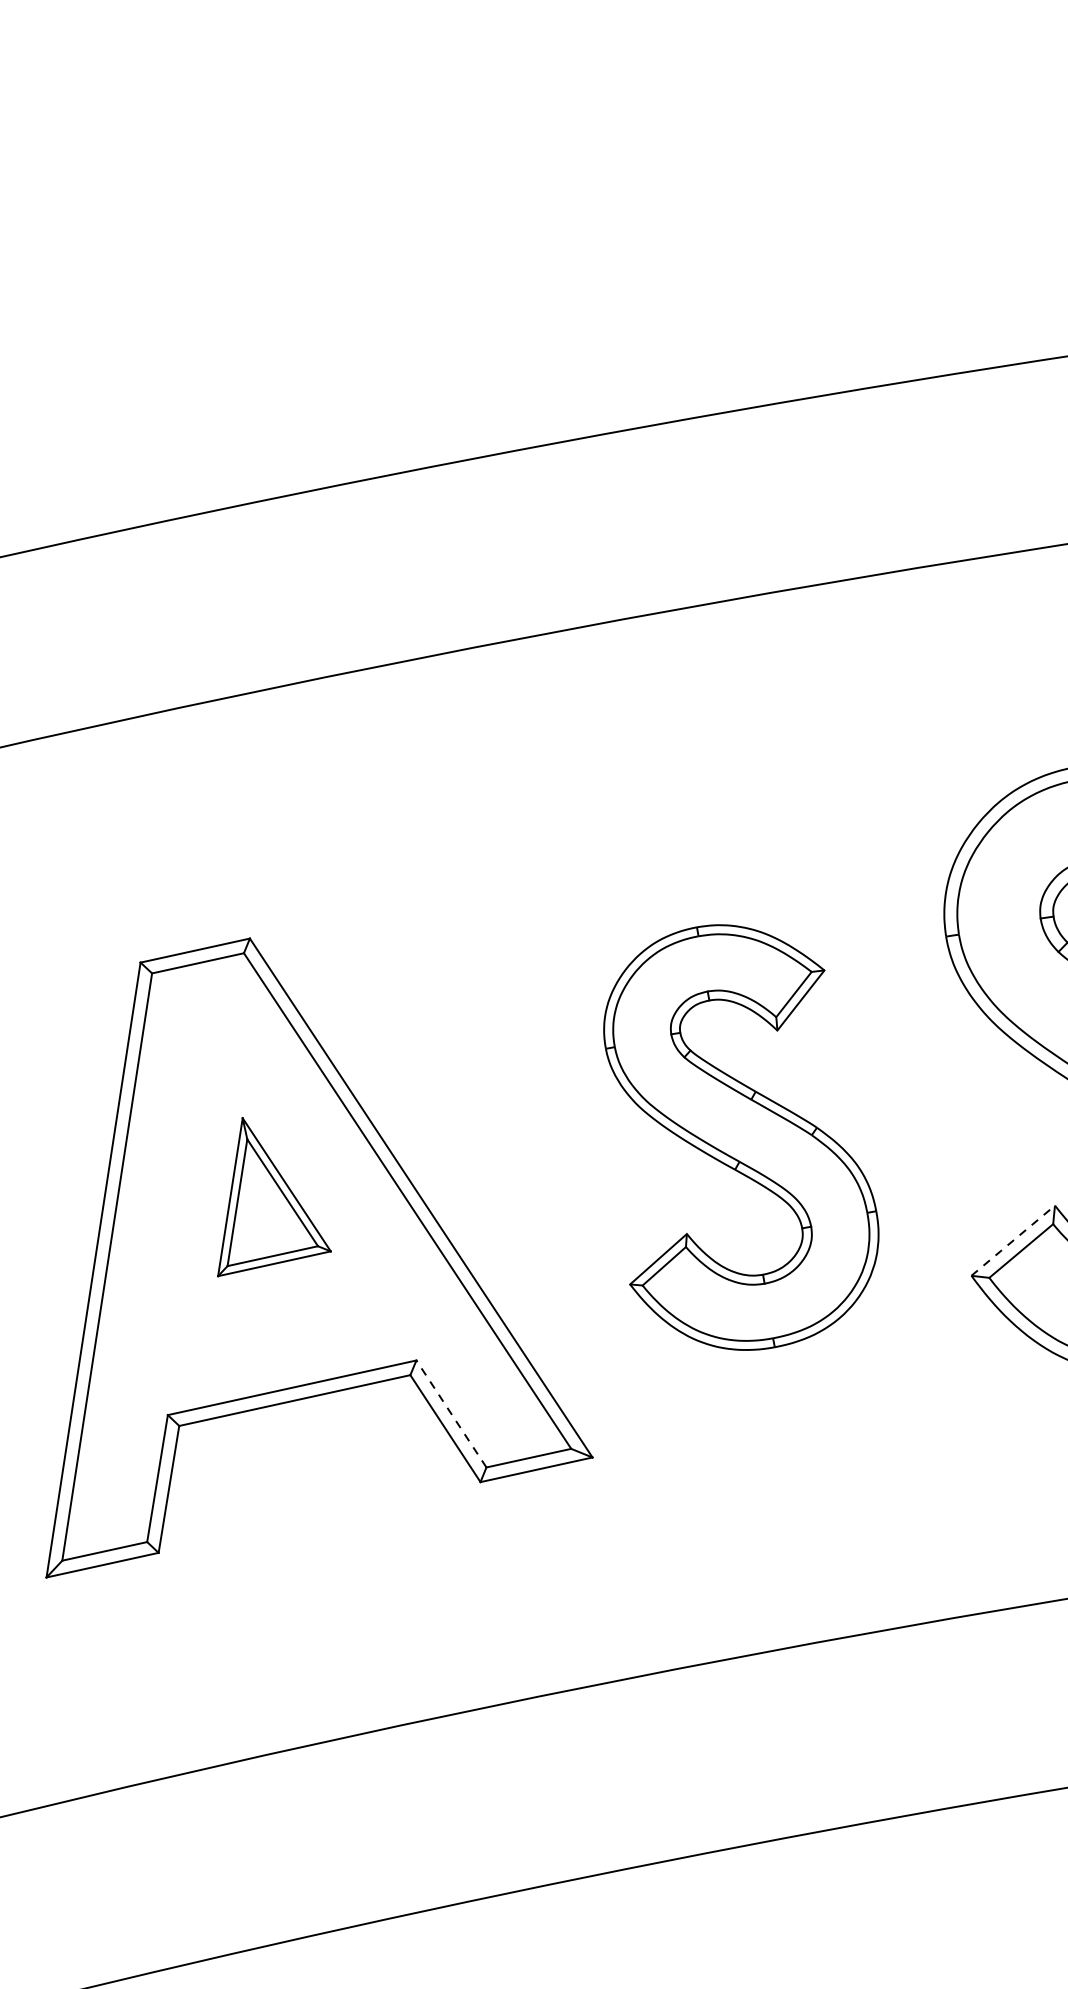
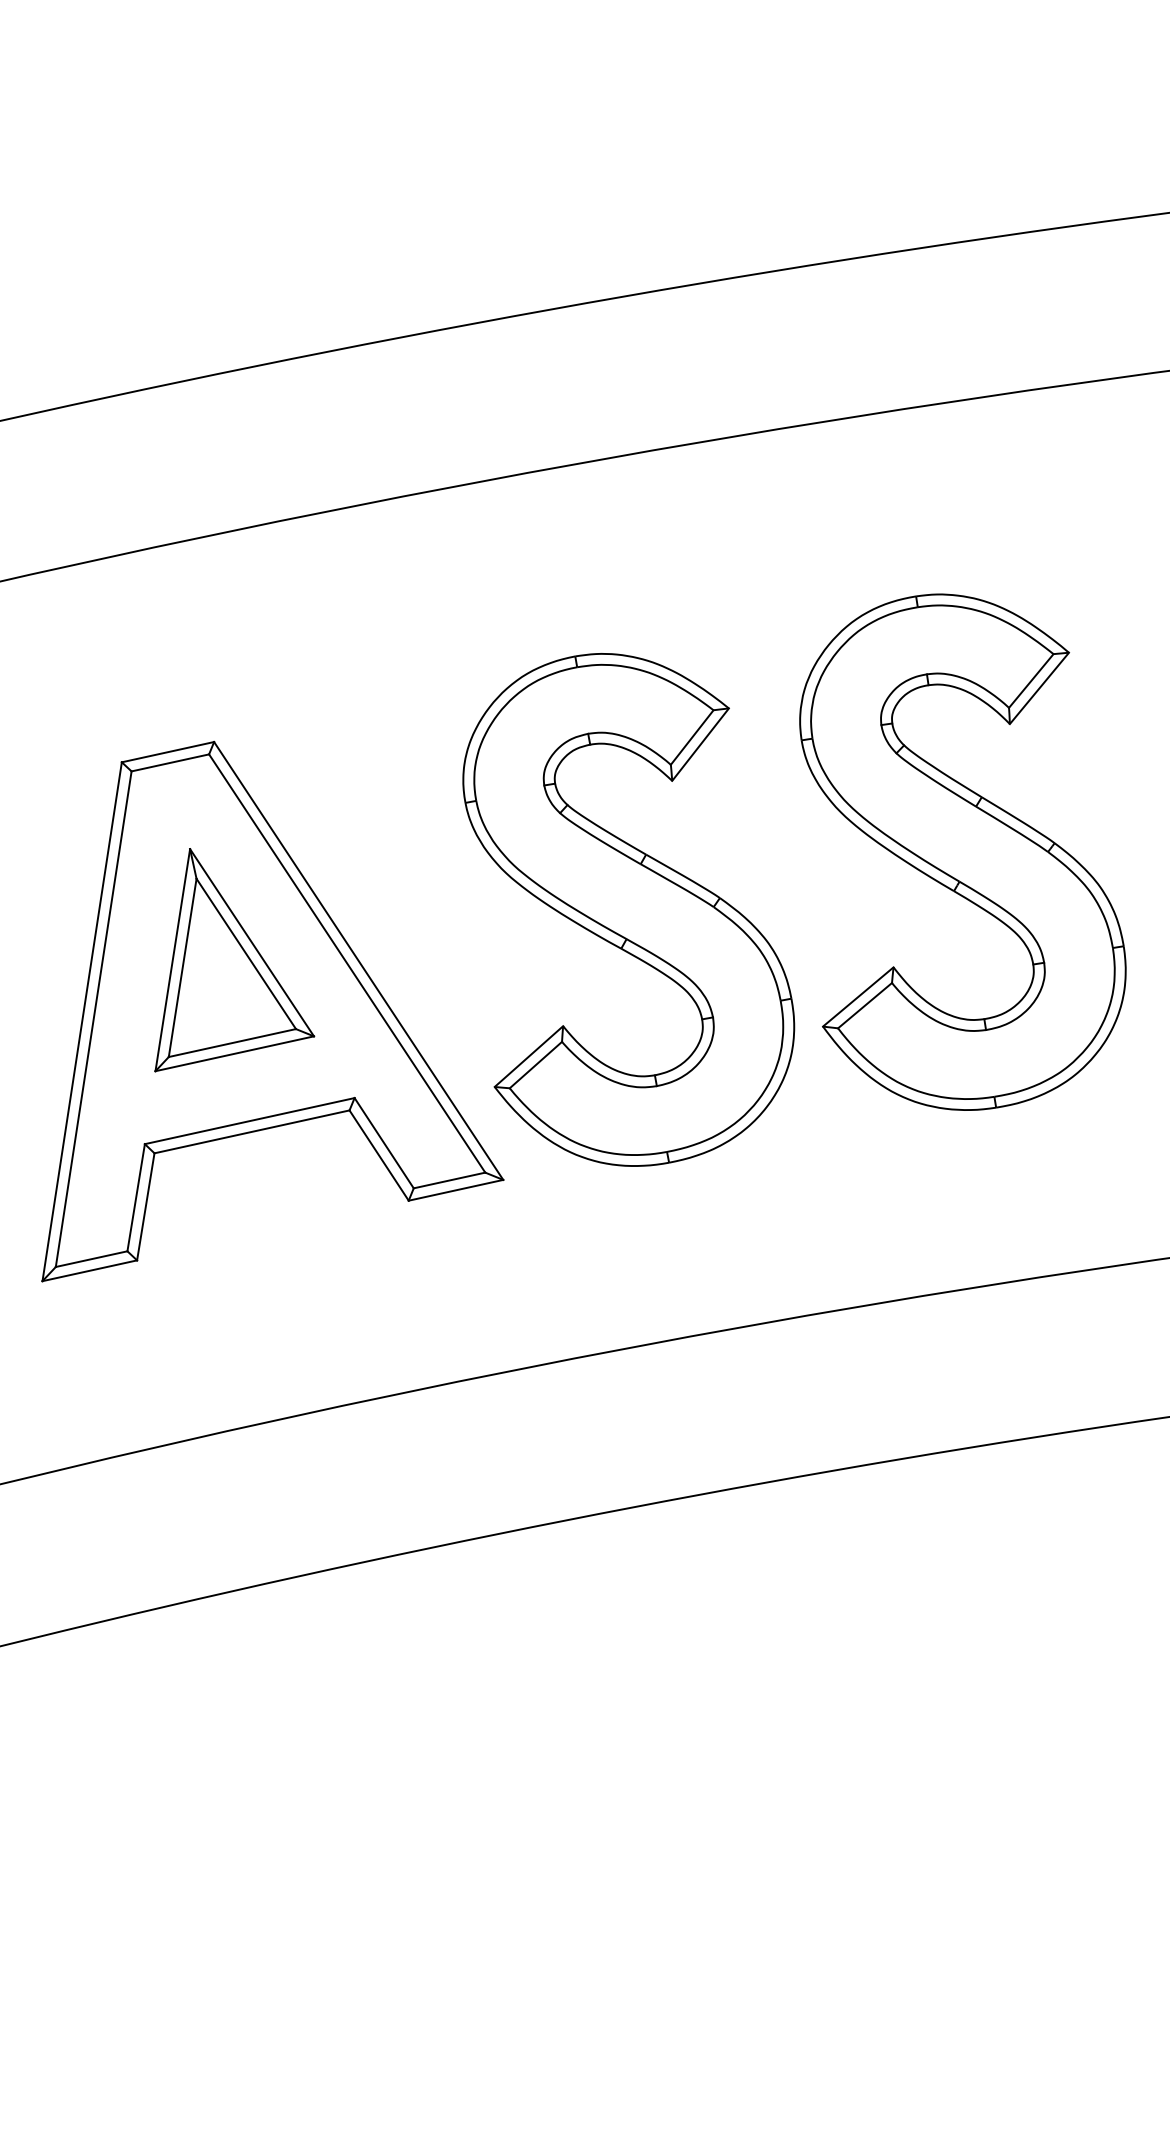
part: (740, 1137) -> (628, 909), size x1.43
part: (274, 1197) -> (234, 960), size x1.67
line: (1013, 1240) -> (858, 996), dashed -> solid
line: (451, 1414) -> (384, 1143), dashed -> solid

